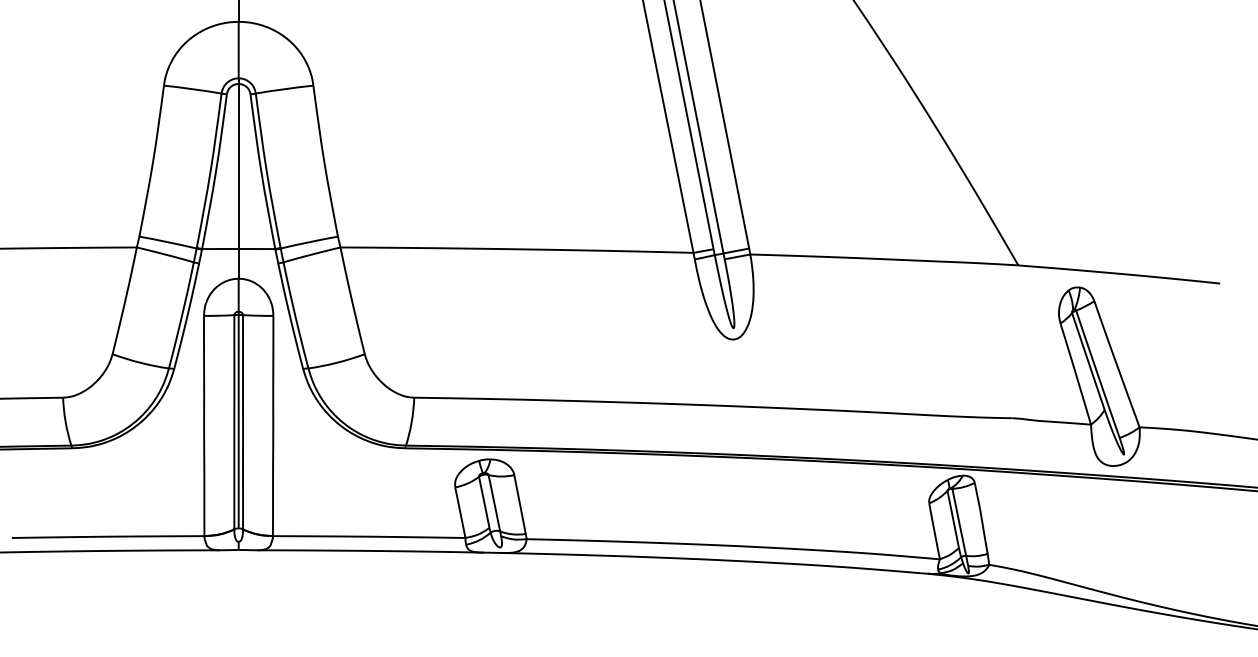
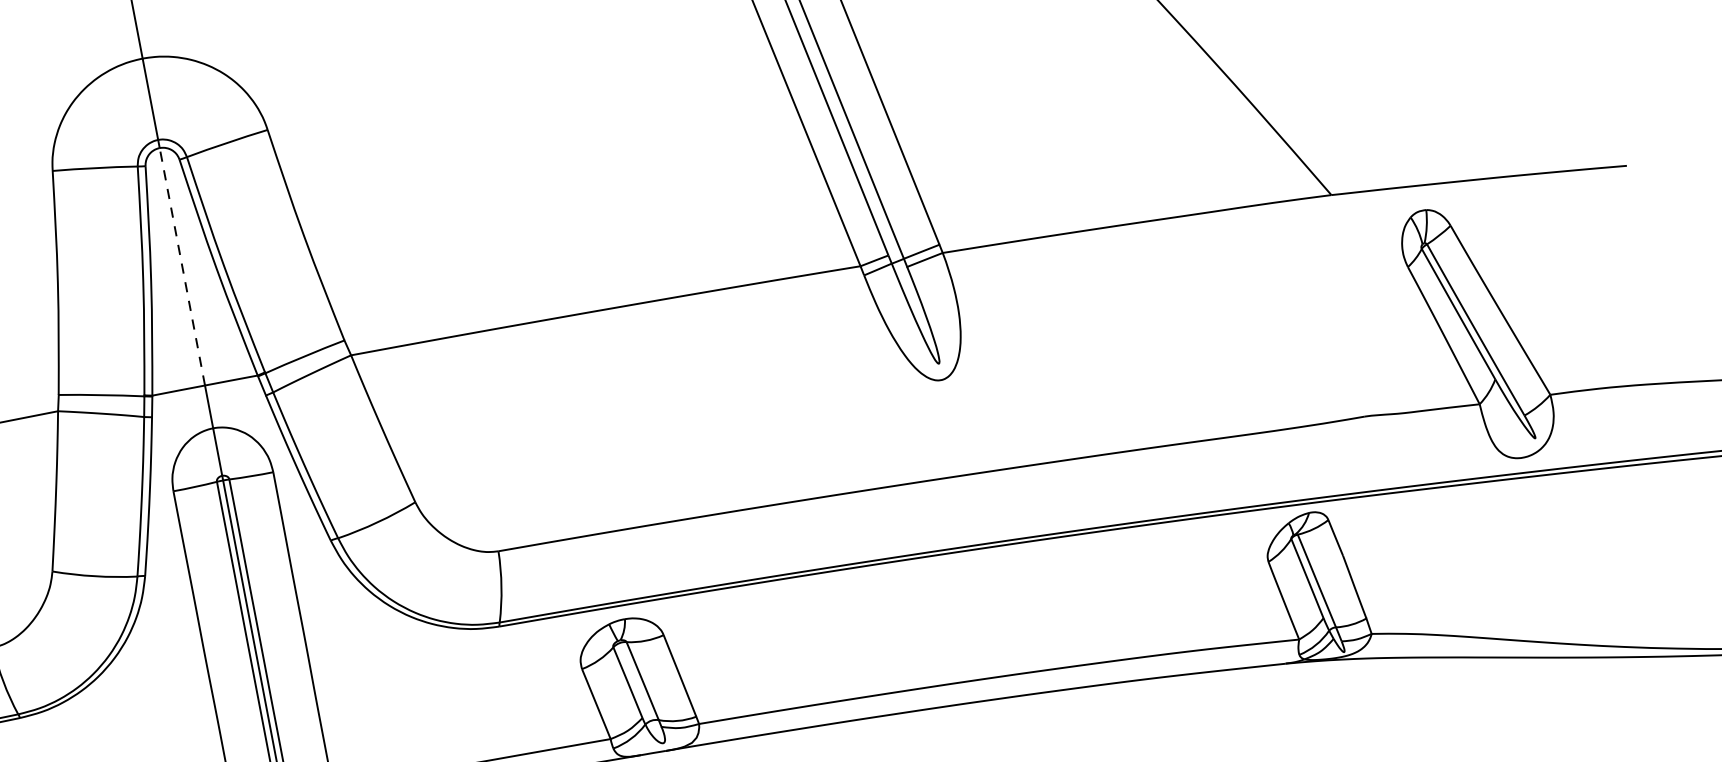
line: (238, 166) -> (182, 266), solid -> dashed

